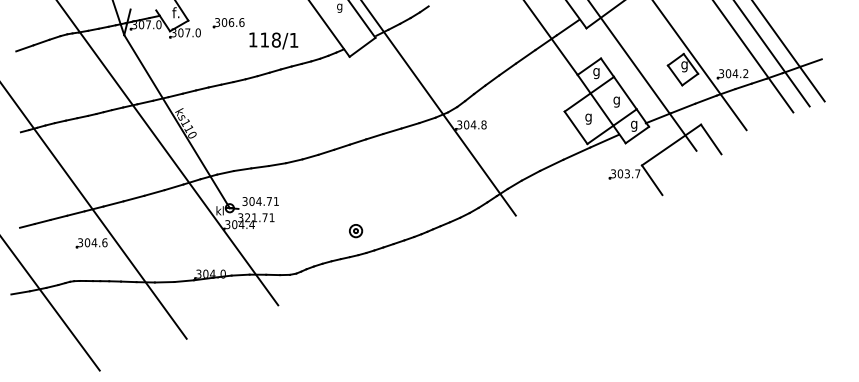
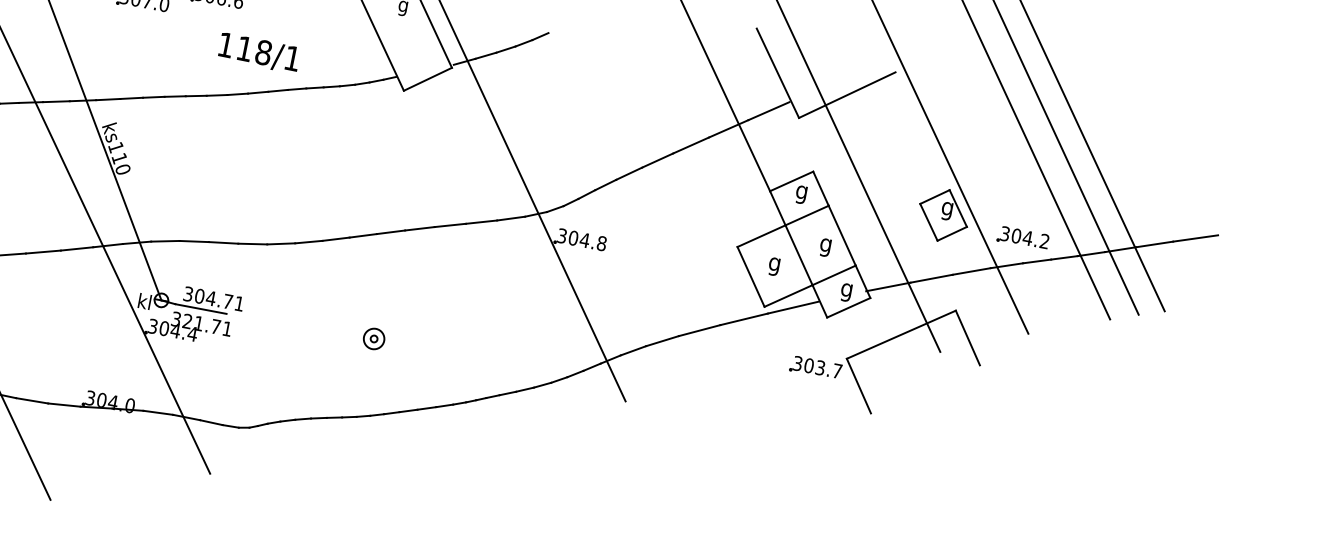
text: (273, 40) -> (258, 52), moved
line: (834, 54) -> (1195, 237), added
line: (253, 208) -> (199, 308), added
part: (356, 231) -> (374, 339), moved

